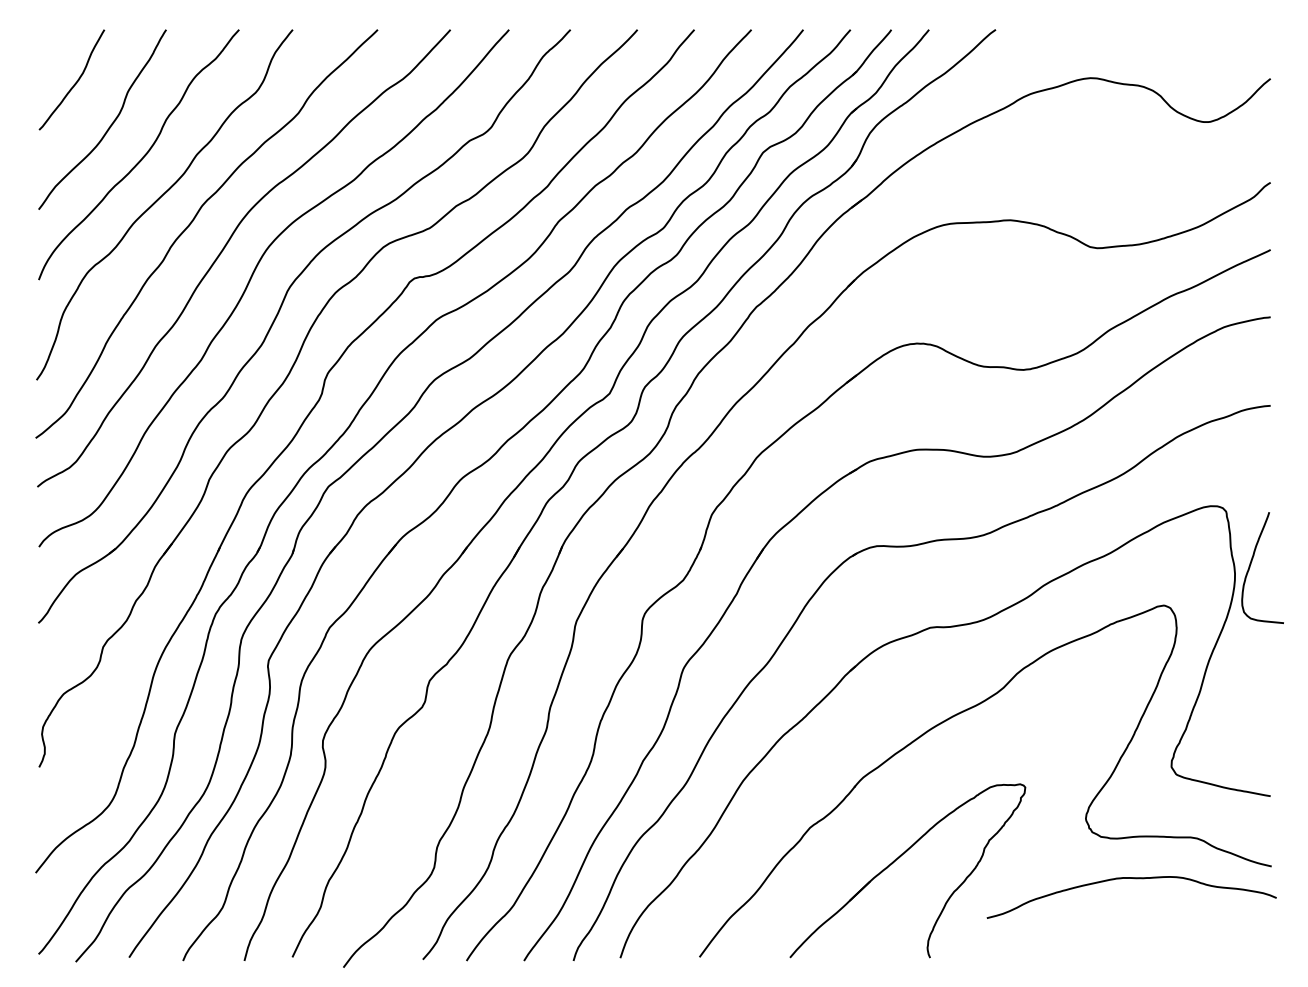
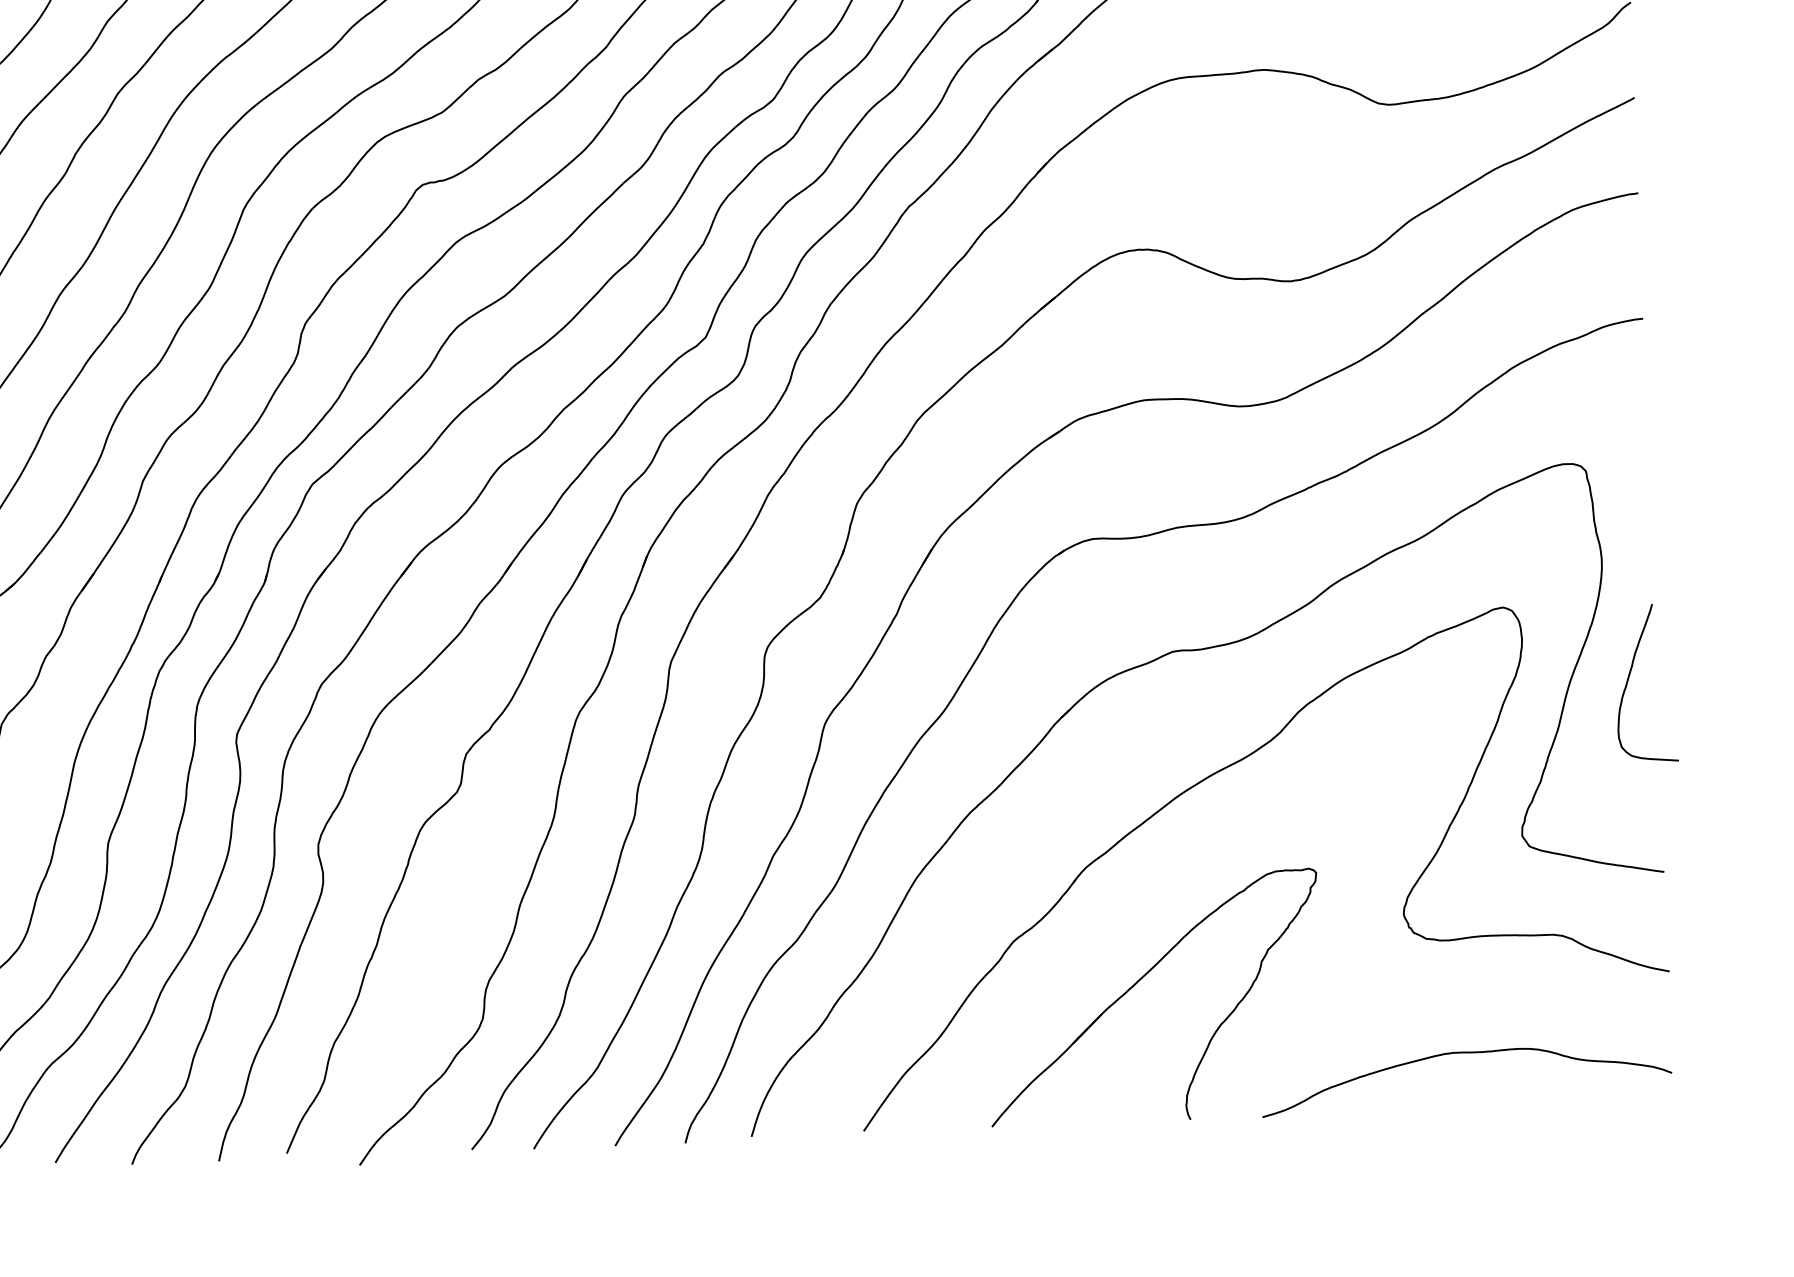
curve: (1251, 564) -> (1629, 679), moved
curve: (1134, 879) -> (1469, 1054), moved

